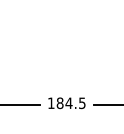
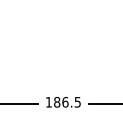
text: (69, 102) -> (65, 101), 184.5 -> 186.5

